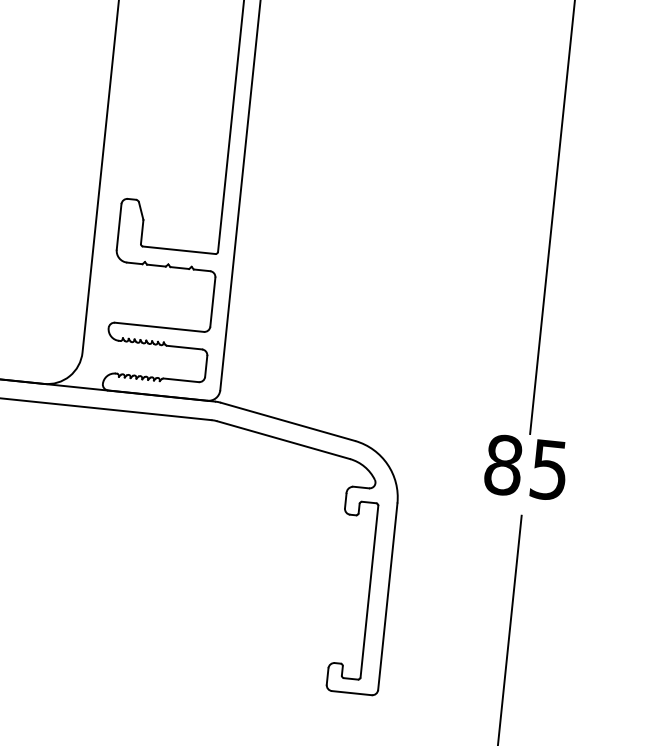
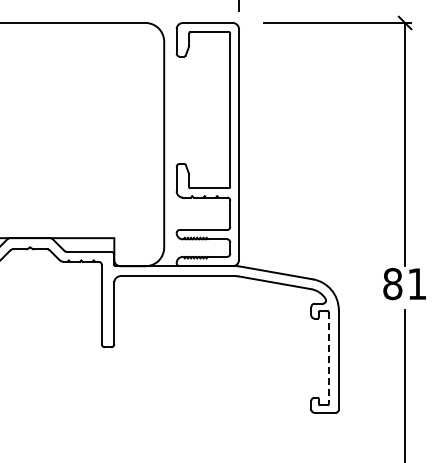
text: (549, 470) -> (417, 284), 85 -> 81
line: (368, 592) -> (328, 358), solid -> dashed

